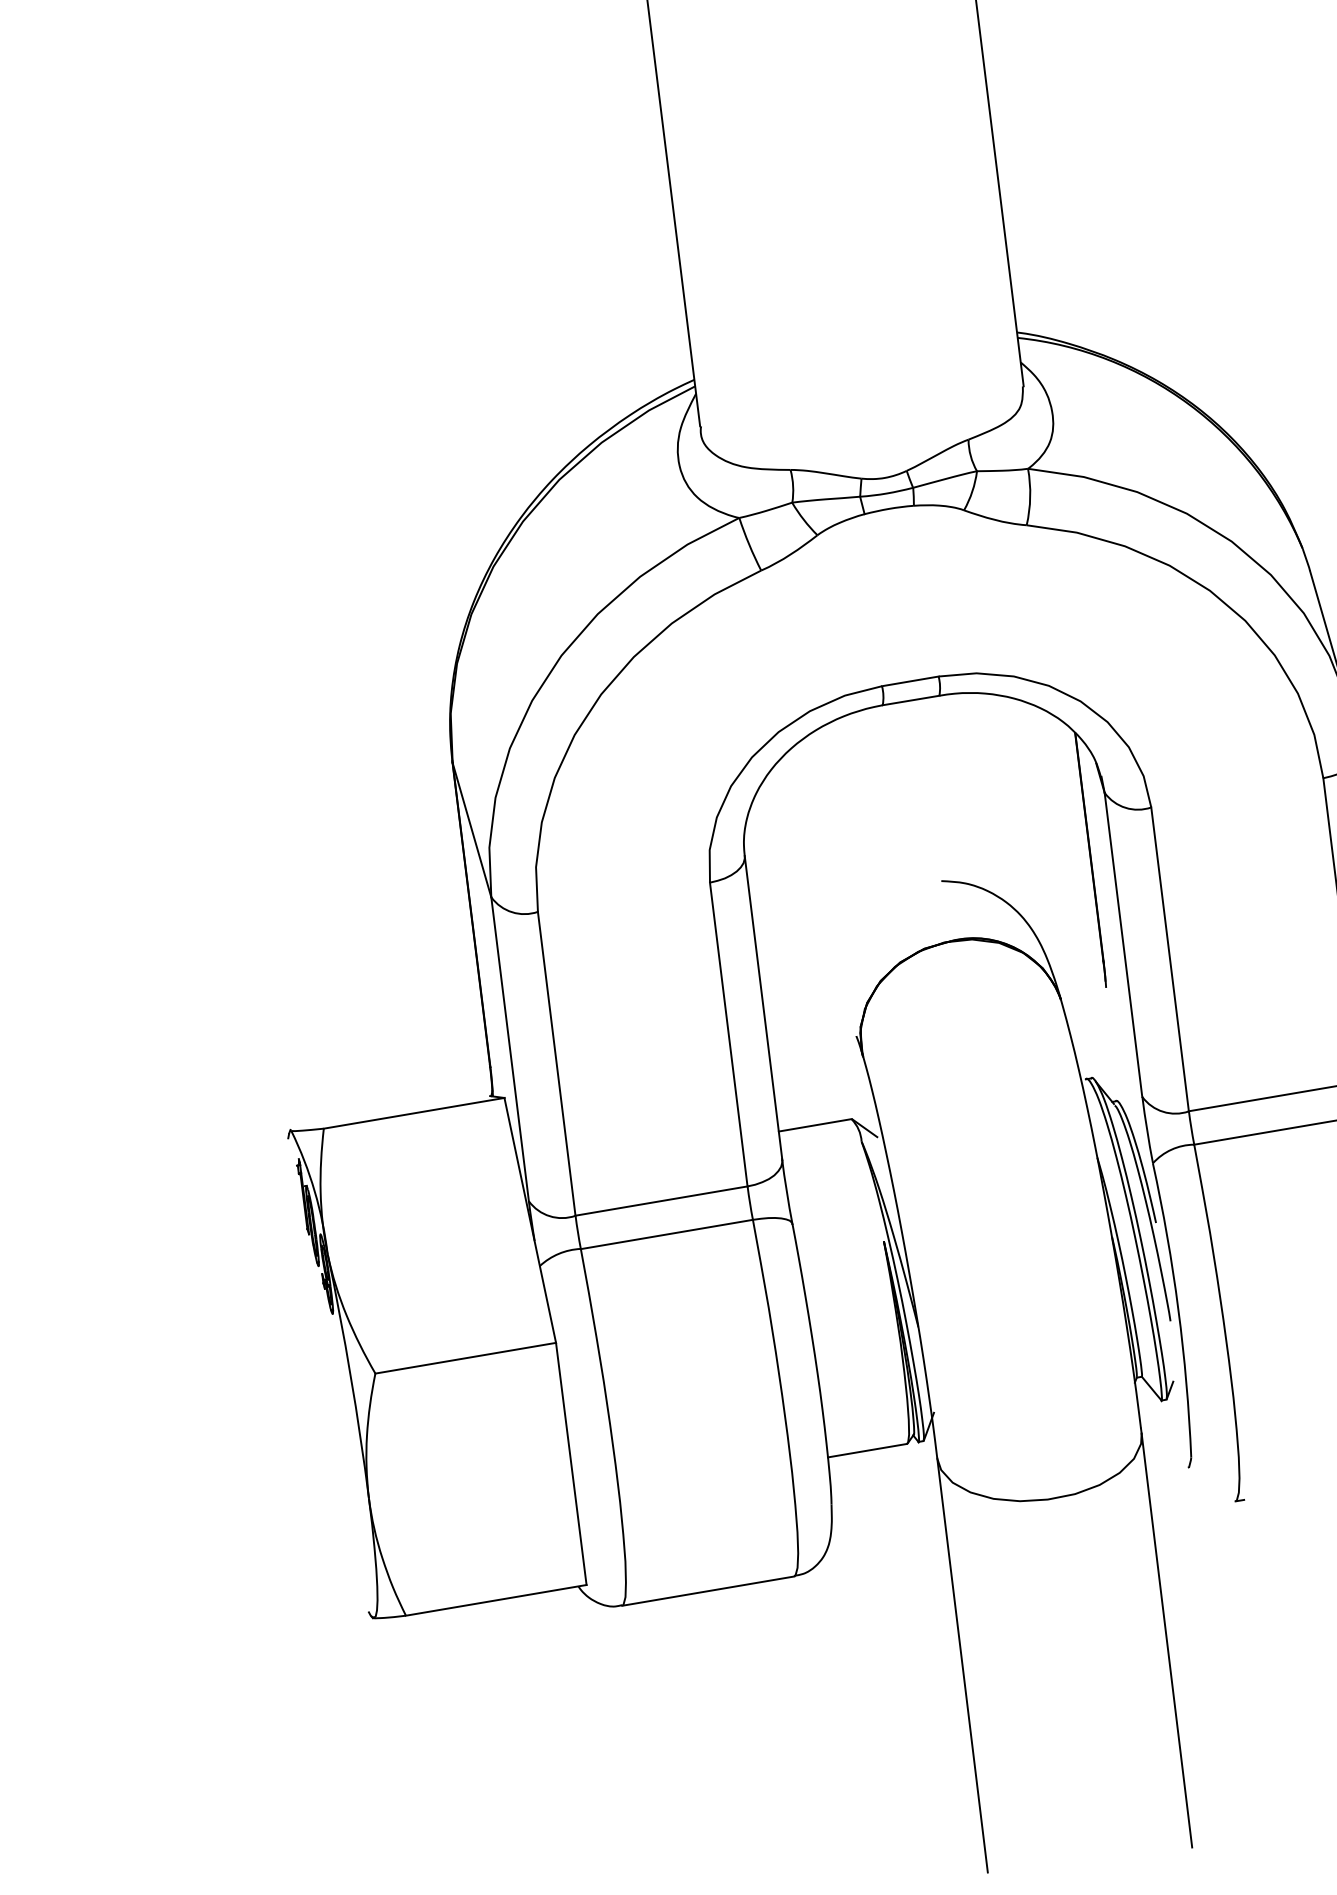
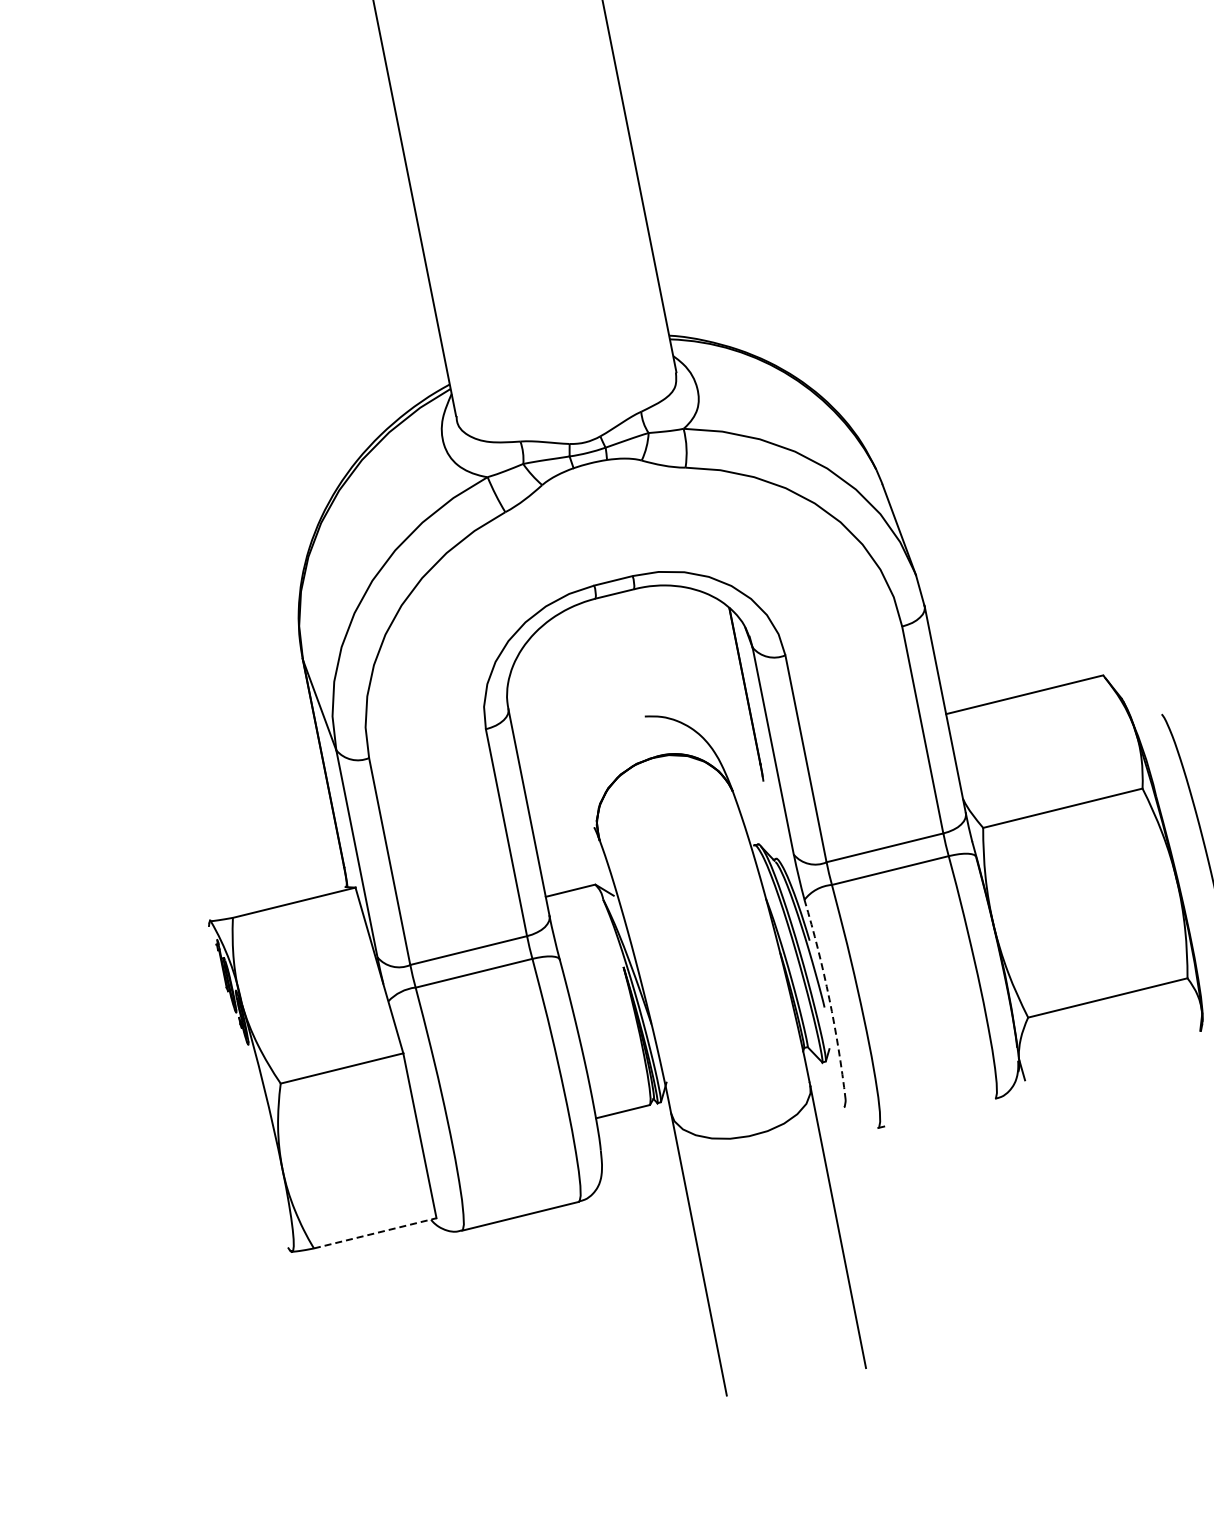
arc: (1178, 1310) -> (829, 999), solid -> dashed
line: (496, 1600) -> (375, 1233), solid -> dashed

